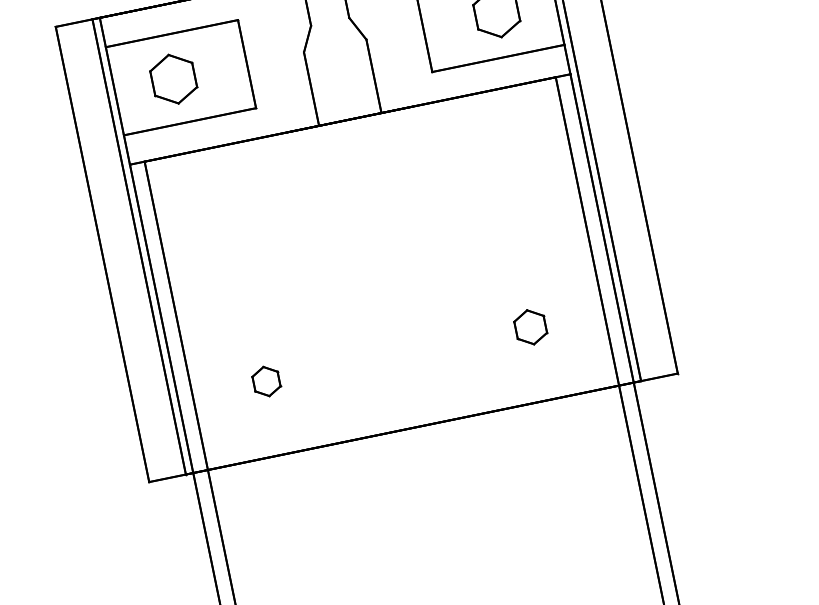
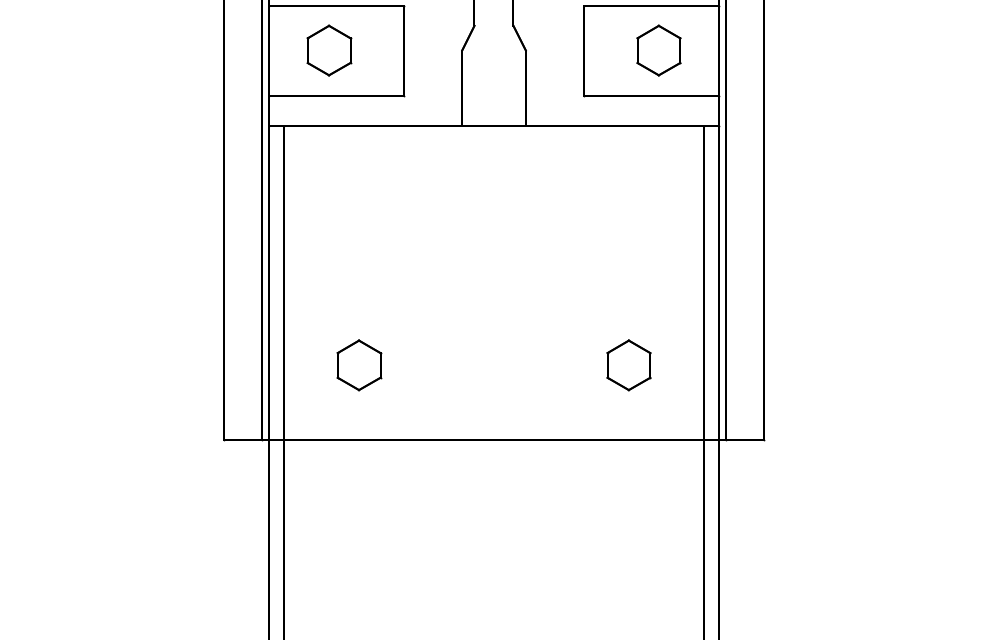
part: (530, 327) -> (628, 365), size x1.43
part: (266, 381) -> (359, 365), size x1.67

